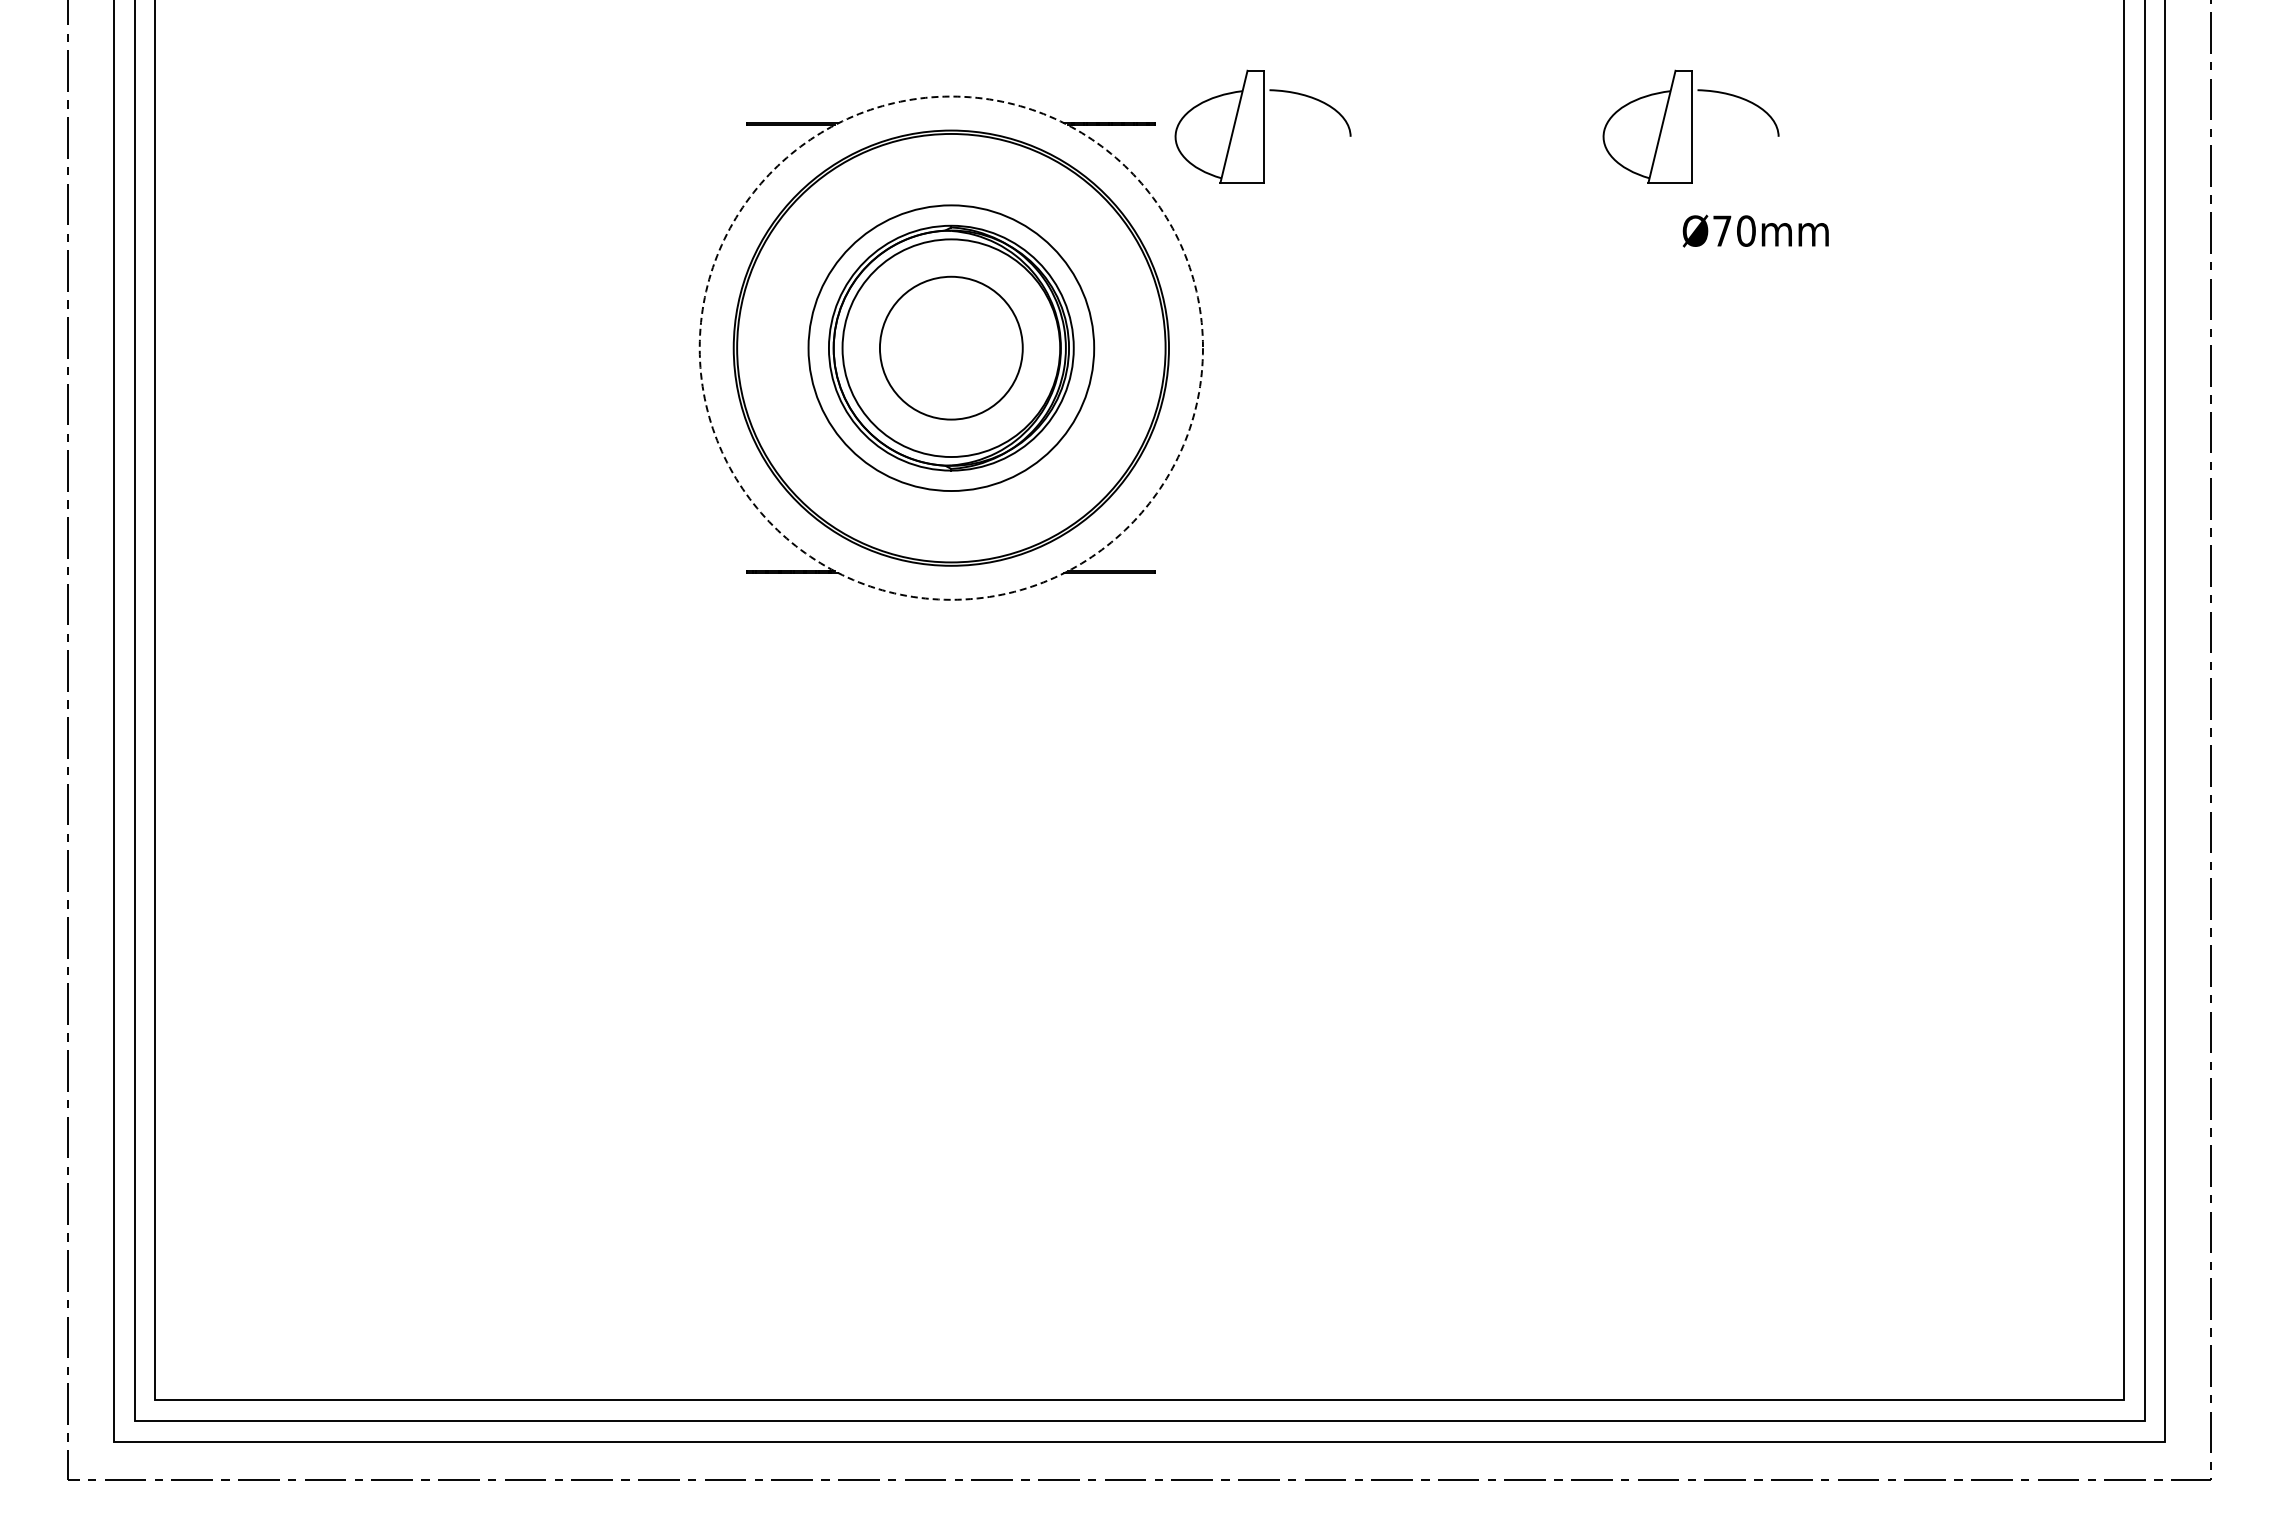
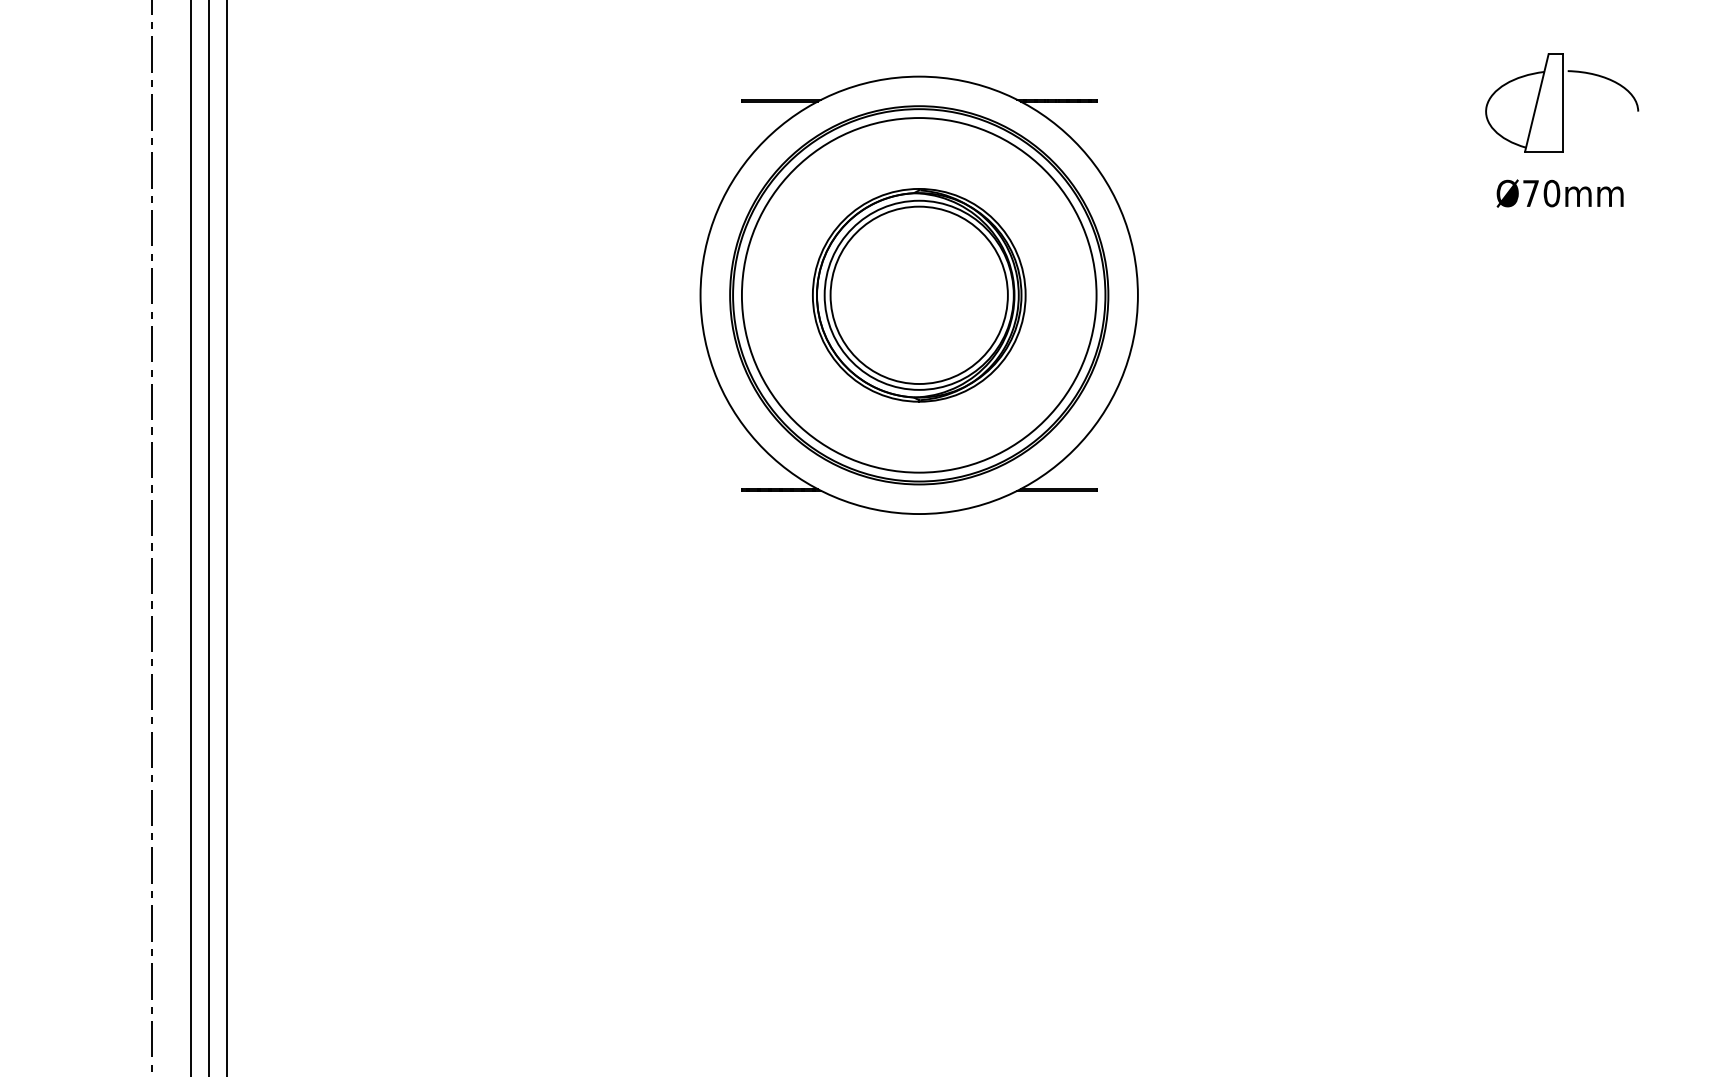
part: (1262, 126) -> (1189, 102), removed
text: (1755, 230) -> (1559, 193), moved
circle: (951, 347) -> (919, 294), dashed -> solid
circle: (951, 348) -> (919, 295), size x1.43
circle: (951, 348) -> (919, 295), size x1.43

